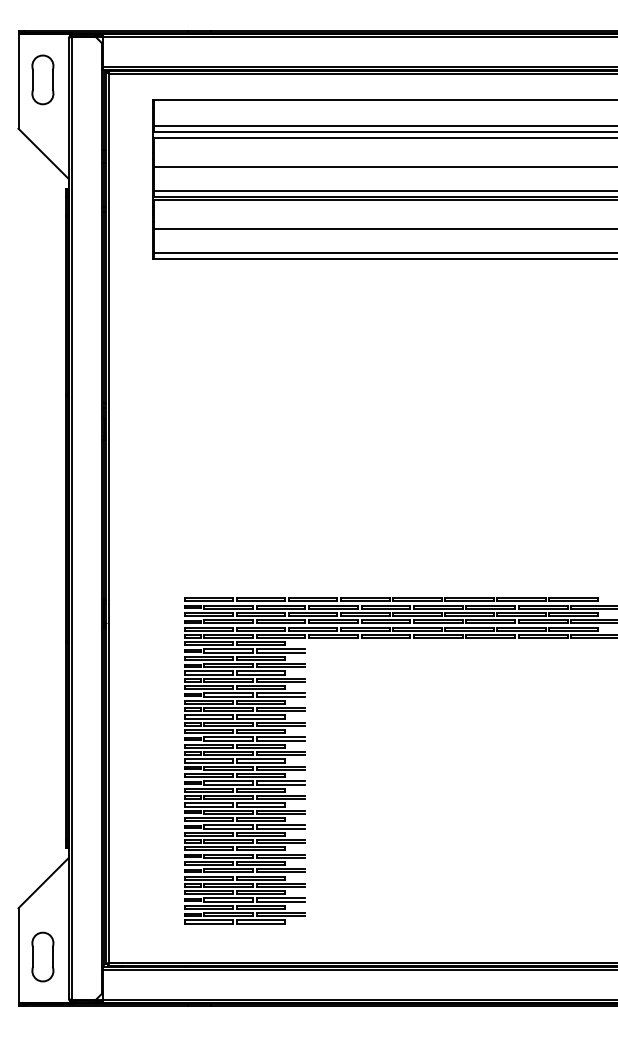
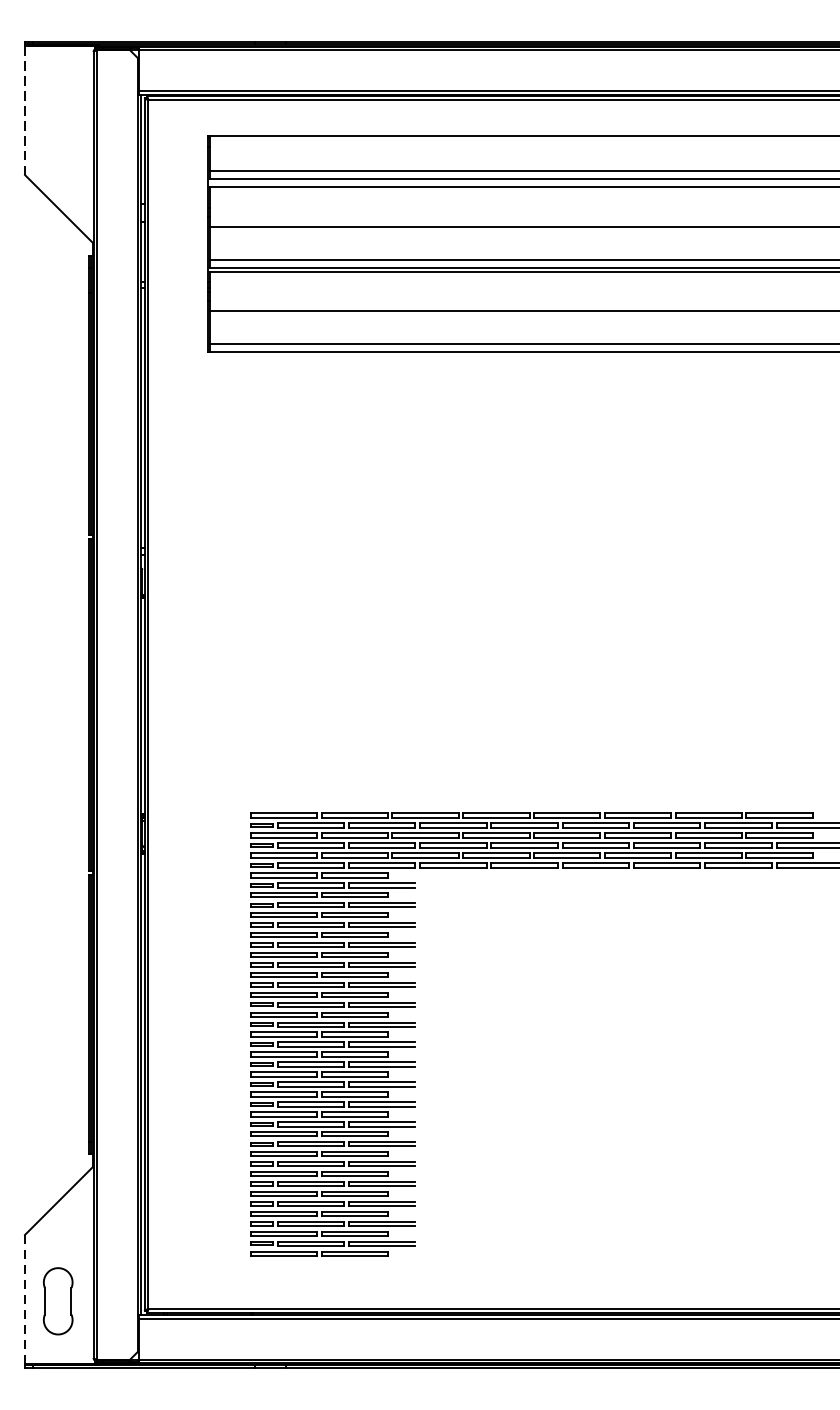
part: (42, 79) -> (57, 108), removed
line: (18, 81) -> (25, 110), solid -> dashed
line: (18, 956) -> (25, 1300), solid -> dashed

